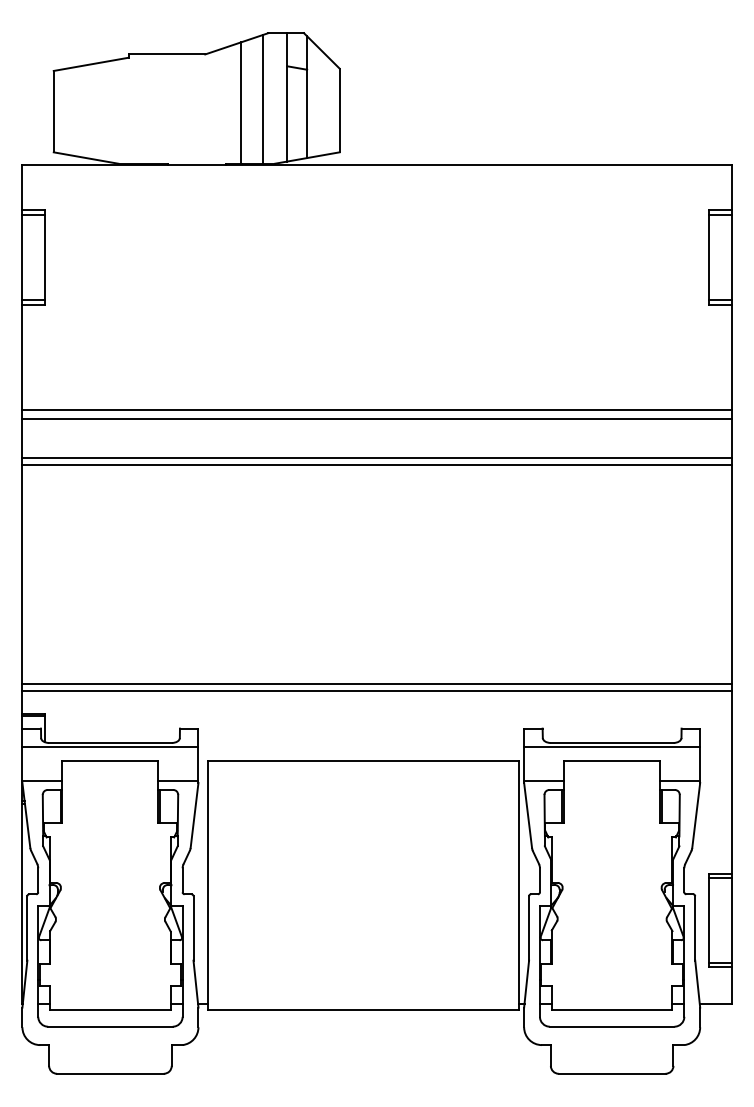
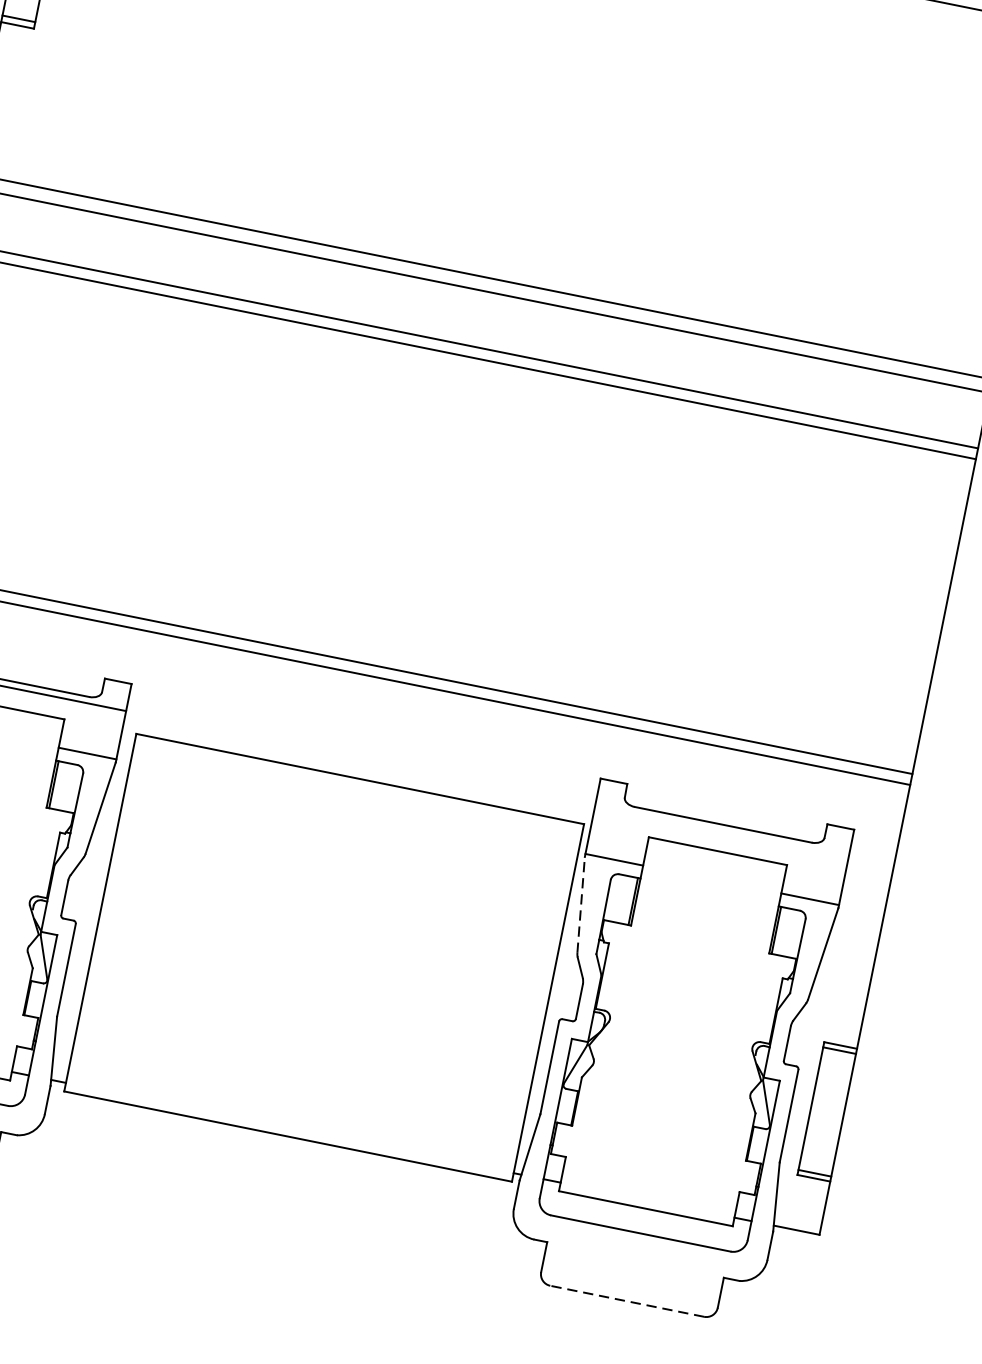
line: (612, 747) -> (722, 831), removed
line: (528, 815) -> (581, 904), solid -> dashed
line: (611, 1073) -> (626, 1300), solid -> dashed

